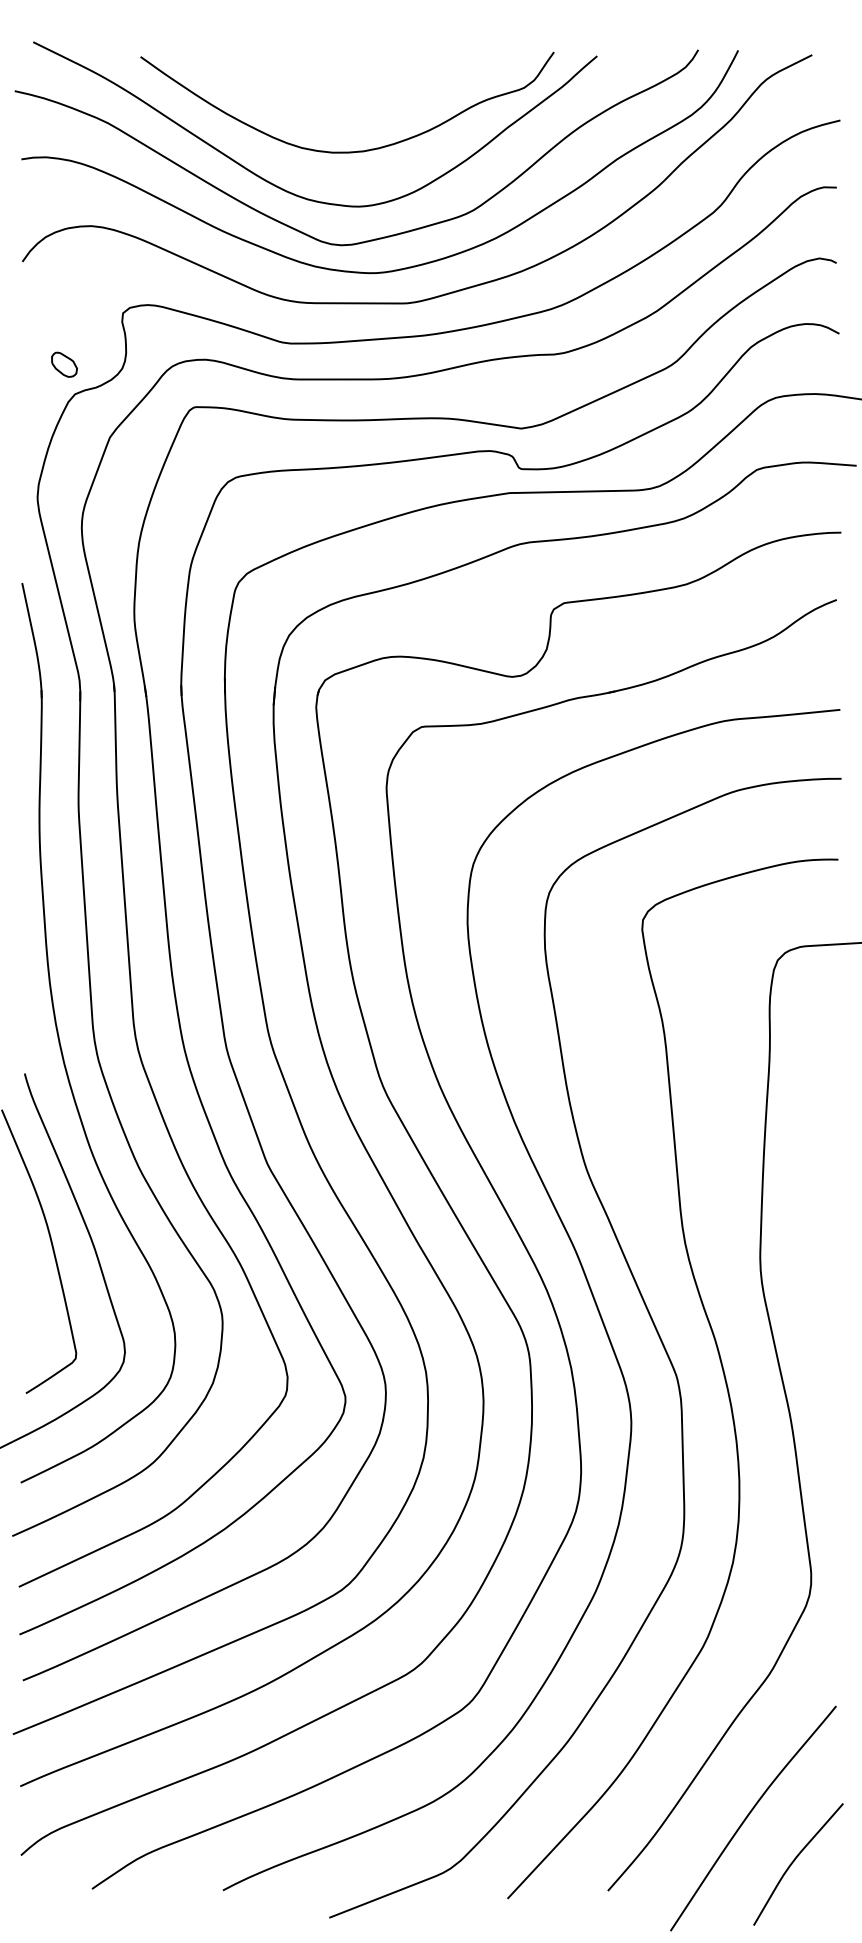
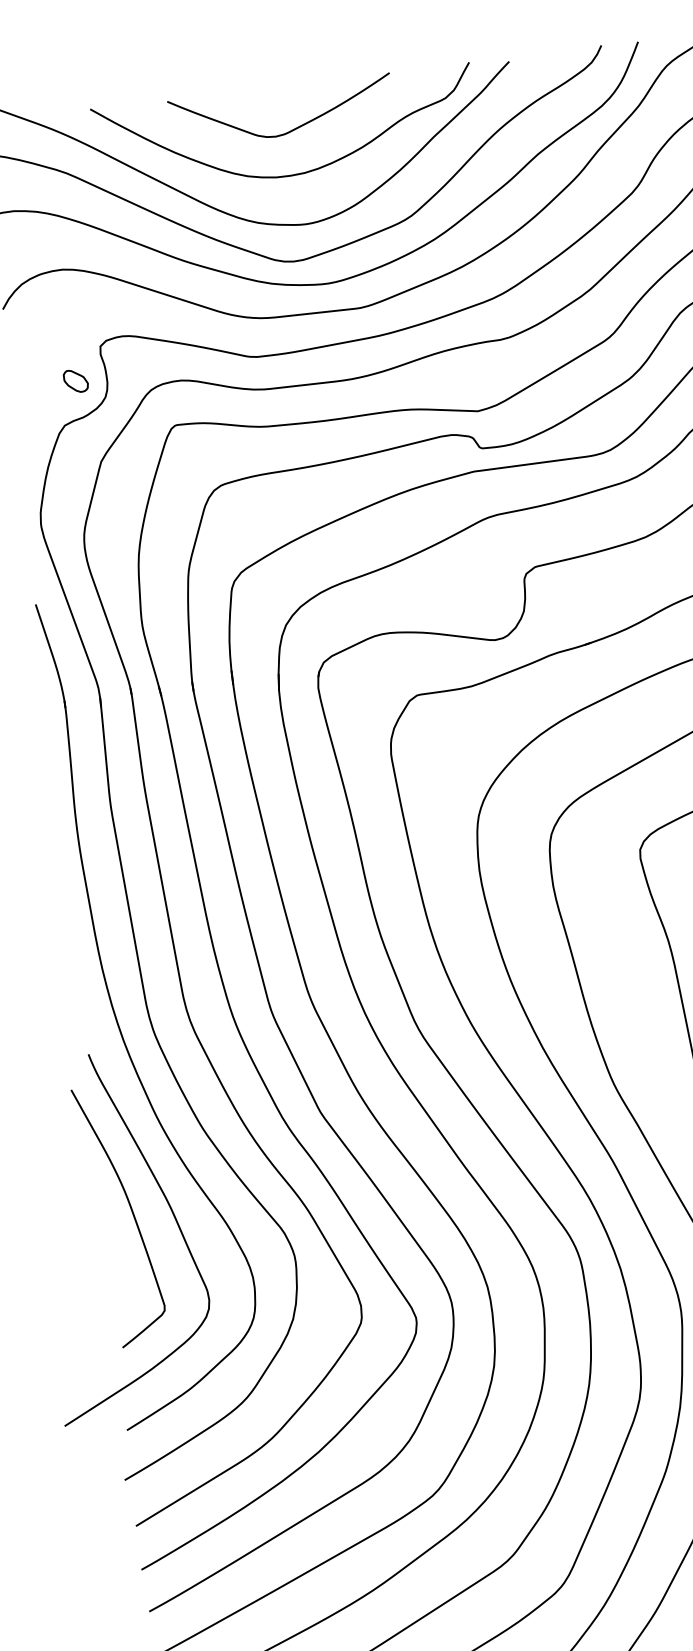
curve: (356, 102) -> (293, 128), added
part: (64, 364) -> (75, 380), moved

